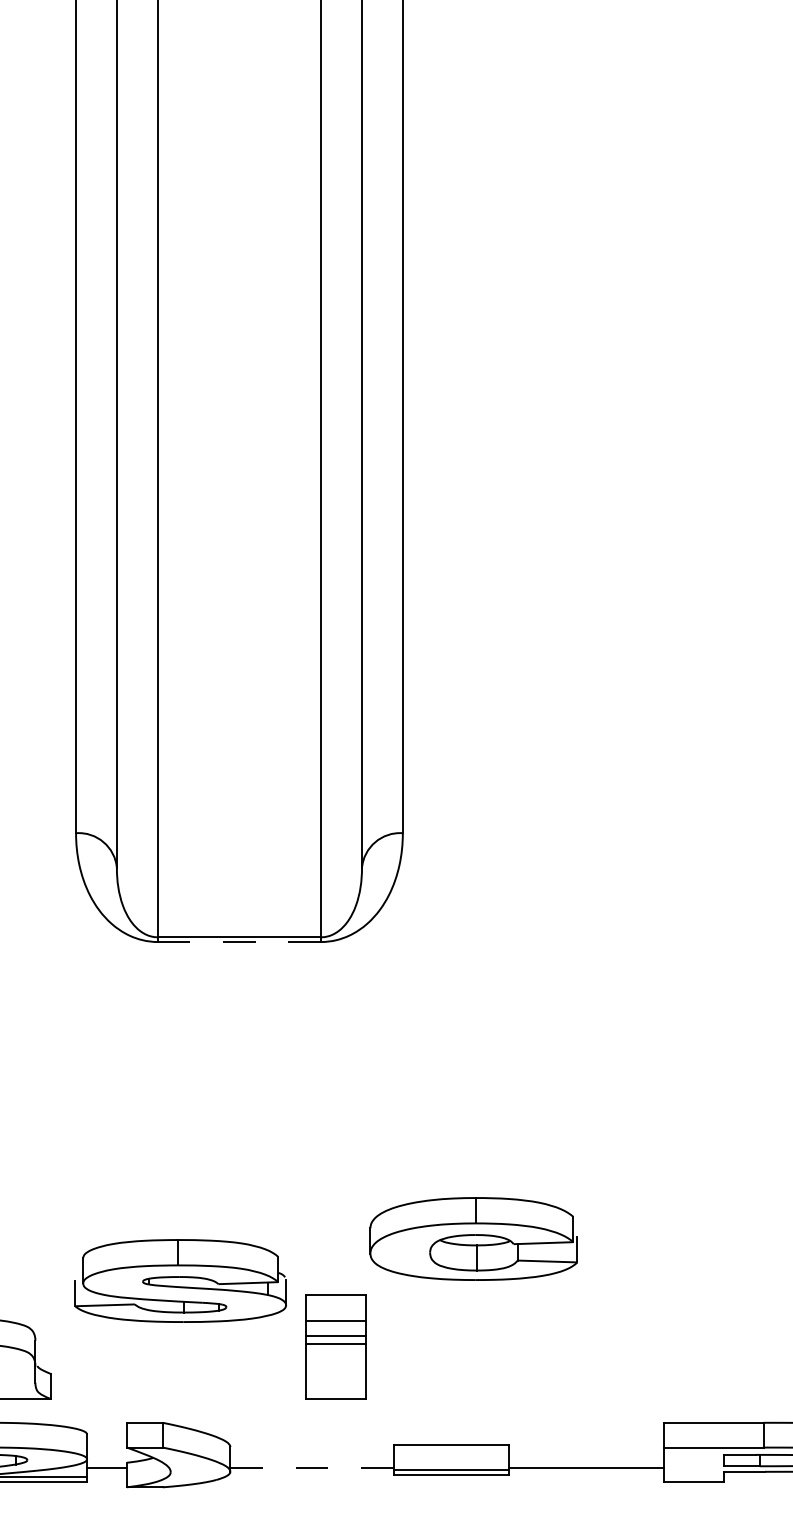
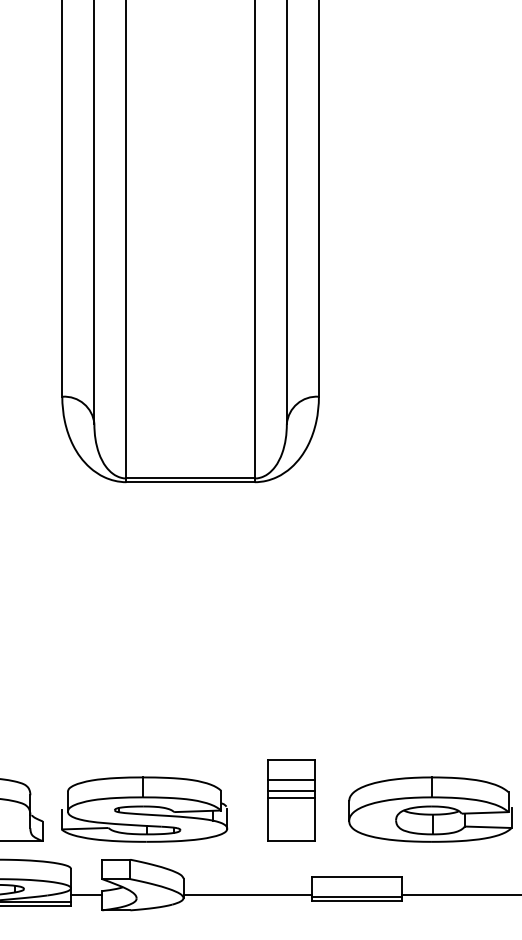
line: (239, 942) -> (190, 482), dashed -> solid
part: (473, 1238) -> (430, 809), moved
part: (180, 1280) -> (144, 809), moved
part: (335, 1346) -> (291, 799), moved
line: (312, 1468) -> (247, 895), dashed -> solid

